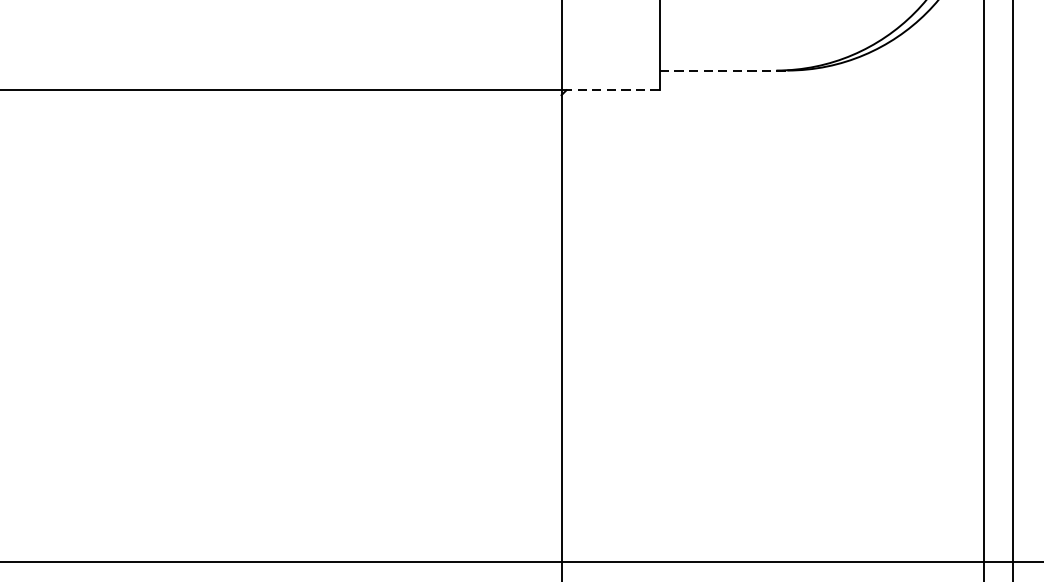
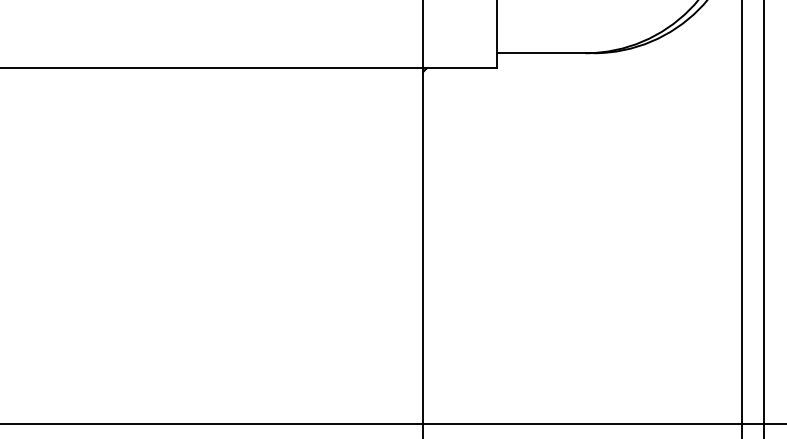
line: (724, 70) -> (546, 53), dashed -> solid
line: (609, 90) -> (459, 68), dashed -> solid

